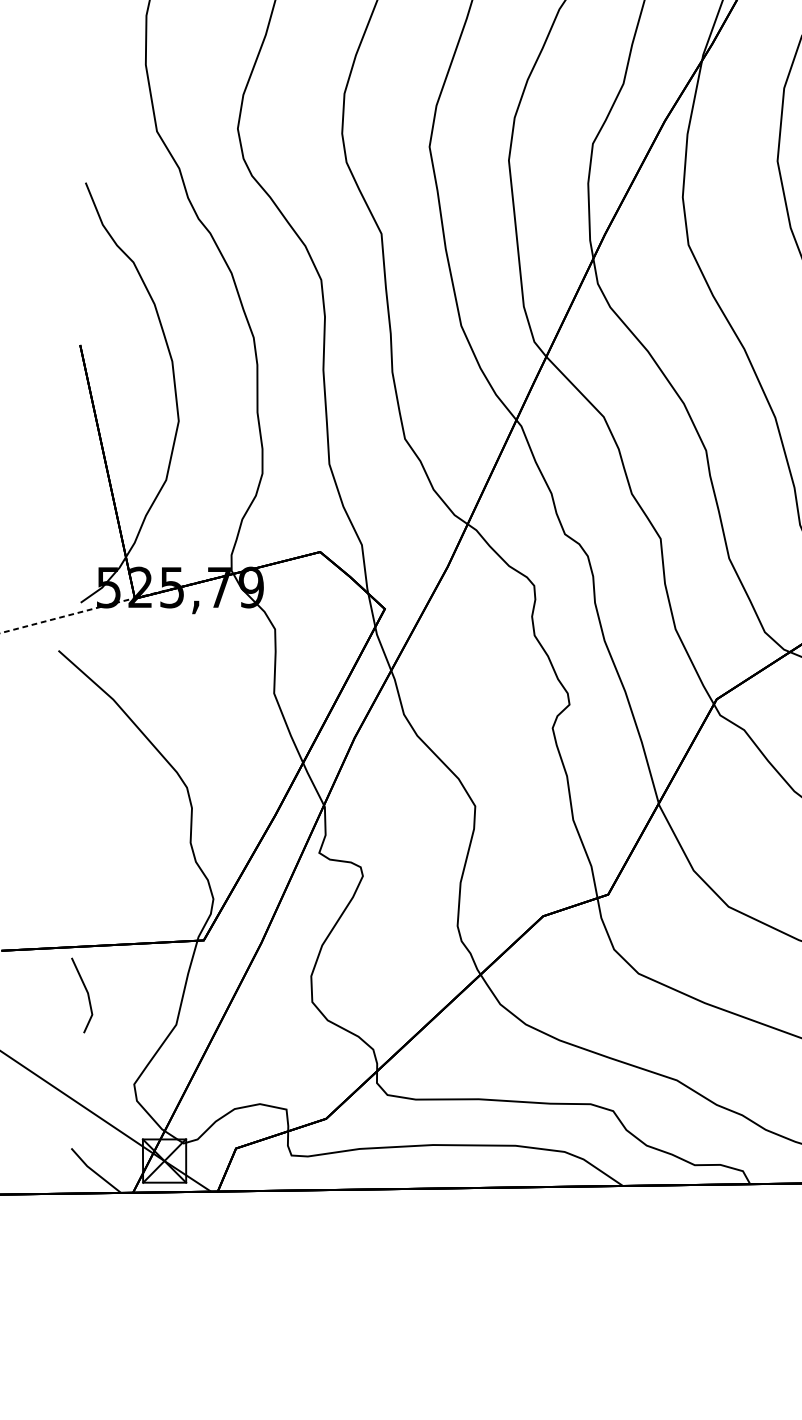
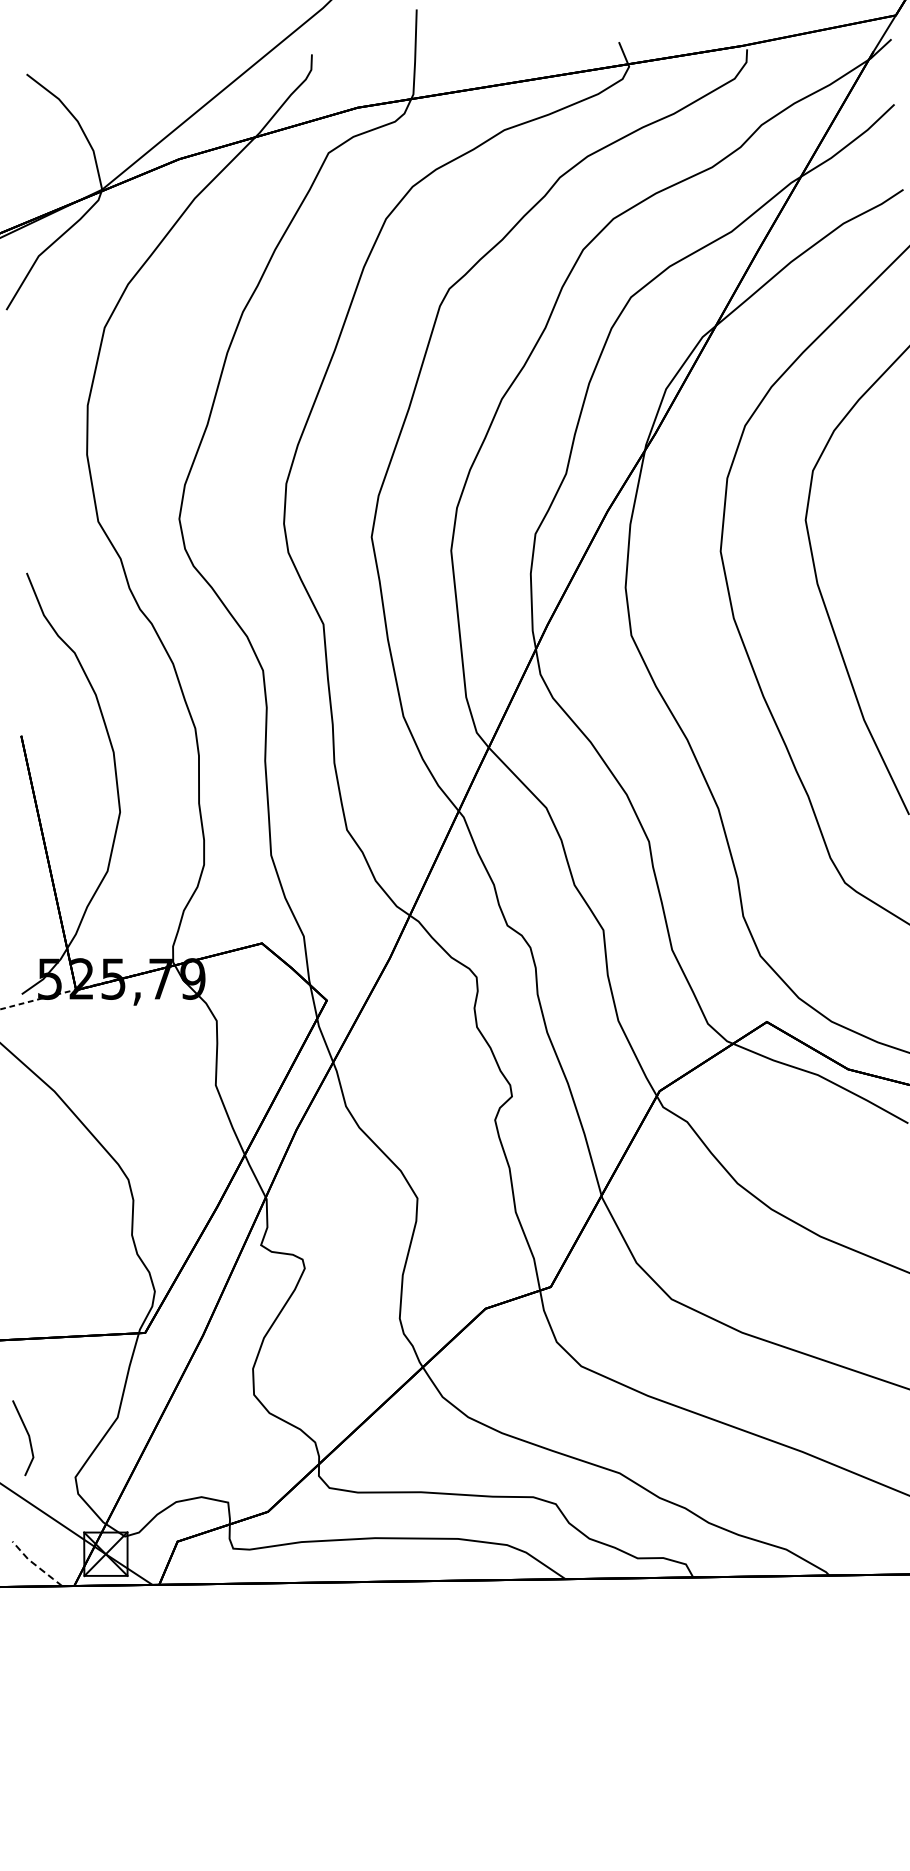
line: (87, 995) -> (28, 1438), moved
line: (95, 1172) -> (36, 1565), solid -> dashed

